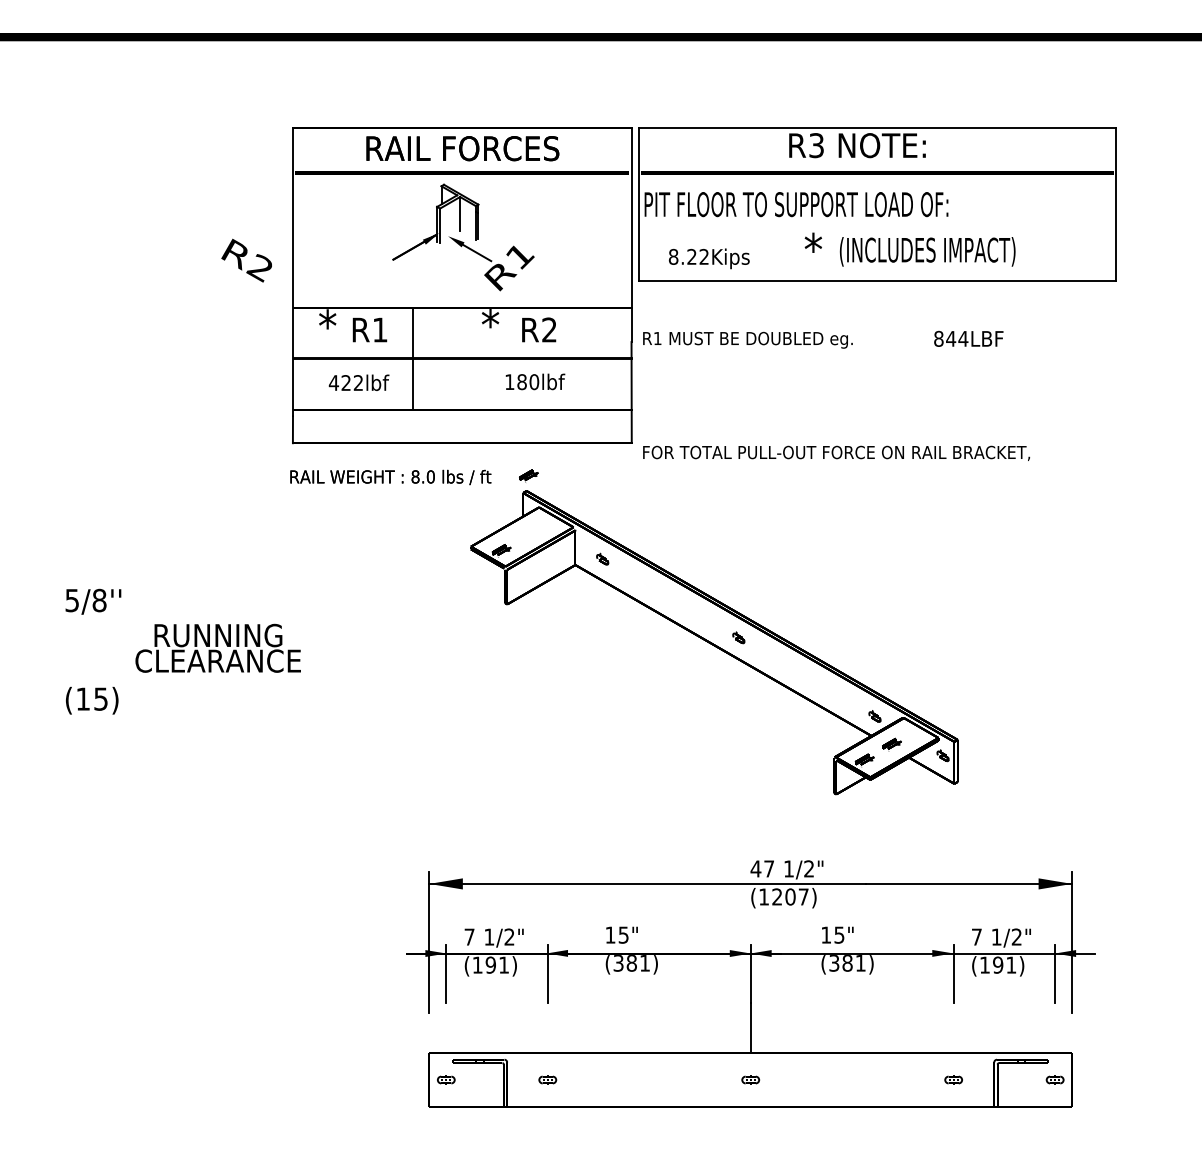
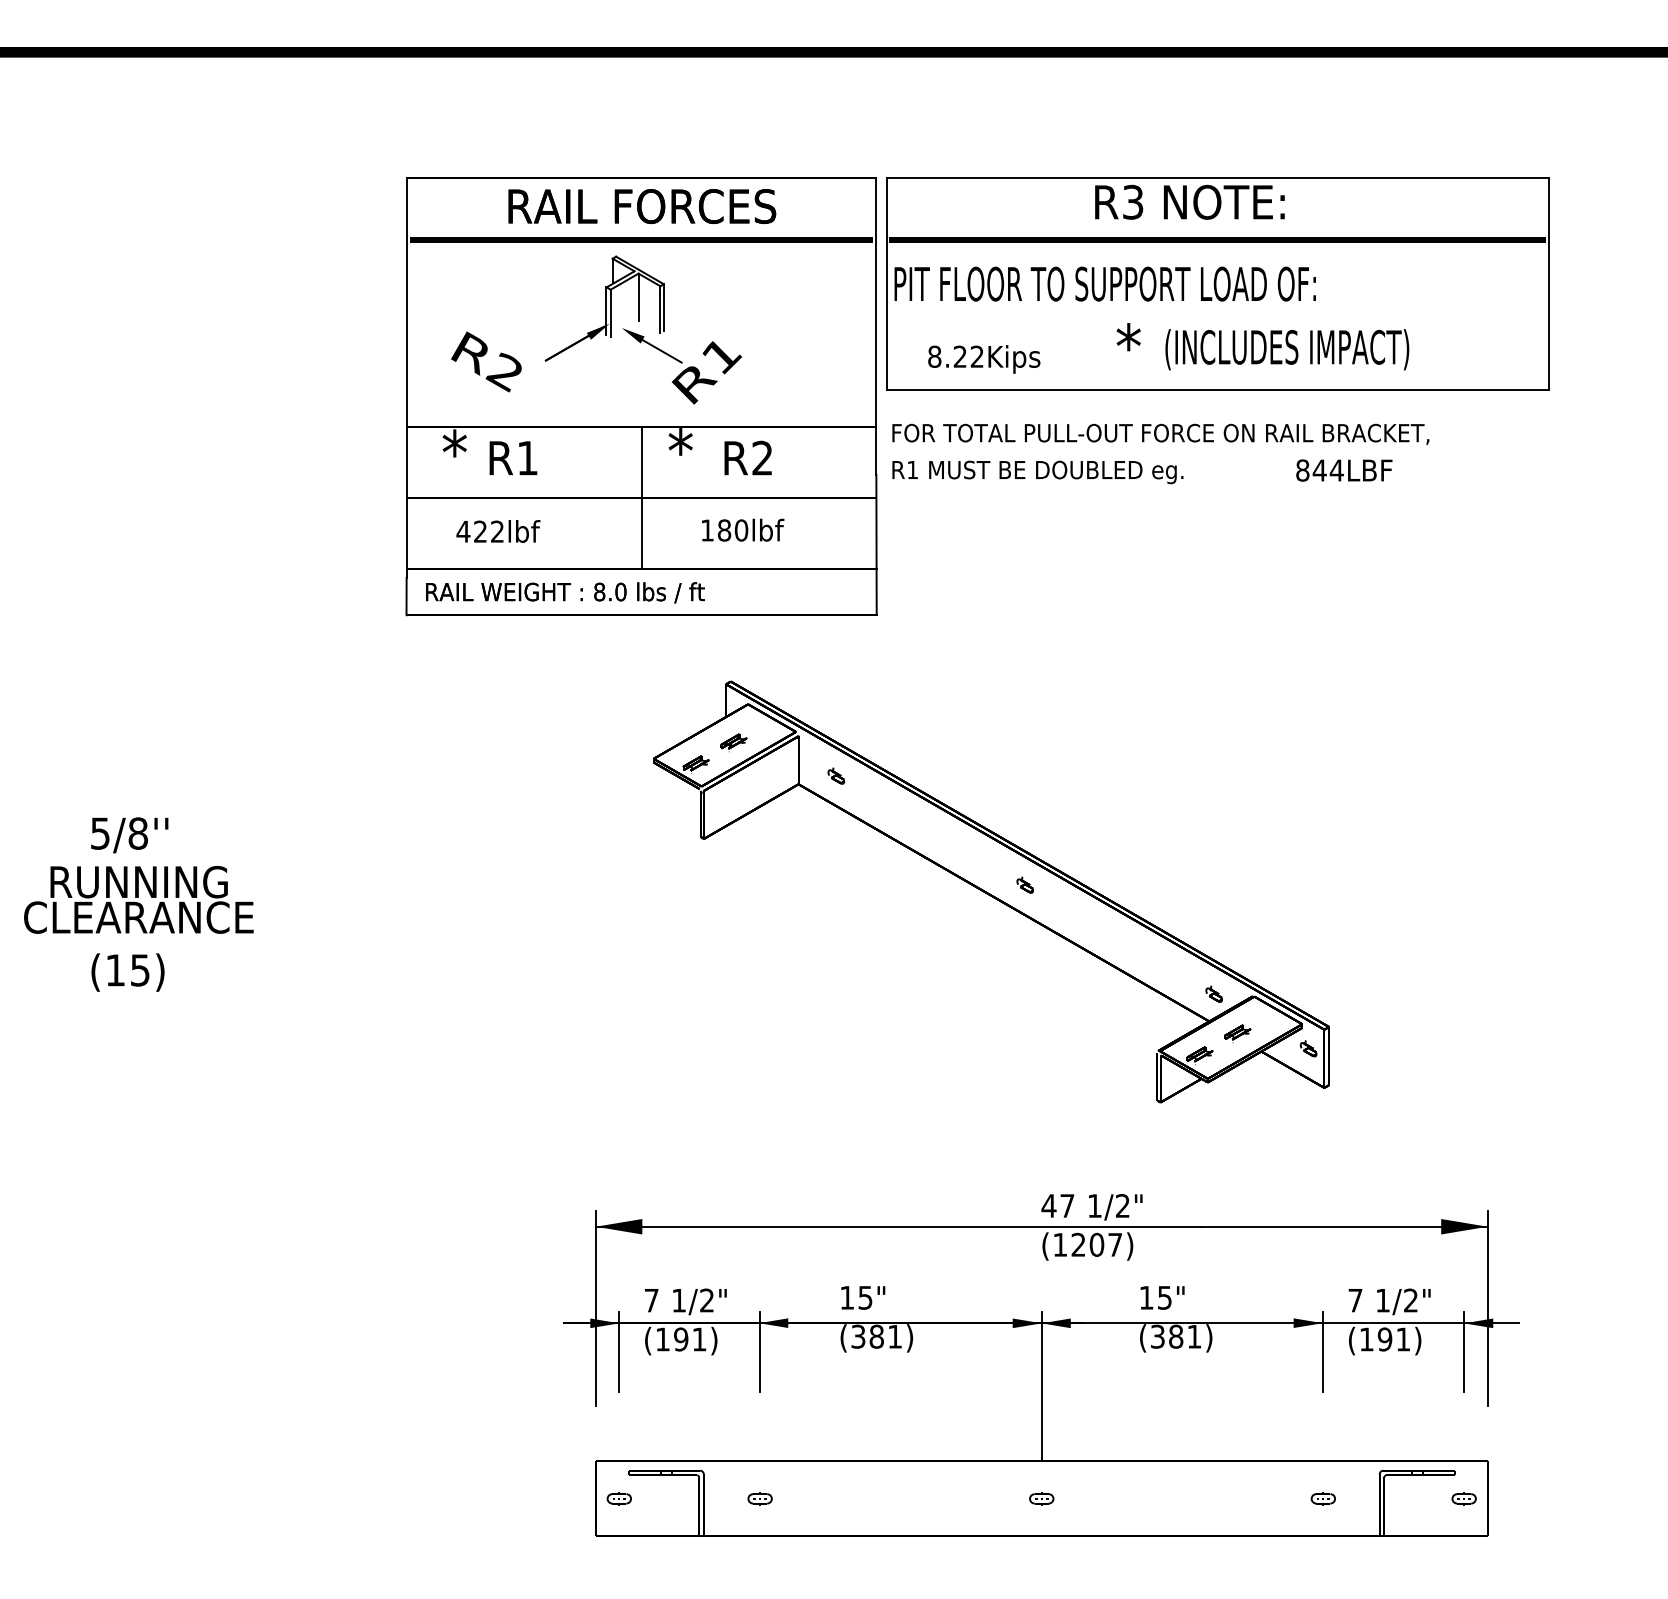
text: (246, 260) -> (486, 361), moved
line: (413, 358) -> (642, 497), moved
text: (836, 452) -> (1160, 433), moved
part: (528, 475) -> (733, 742), moved
text: (390, 477) -> (565, 592), moved
text: (217, 648) -> (138, 899), moved

